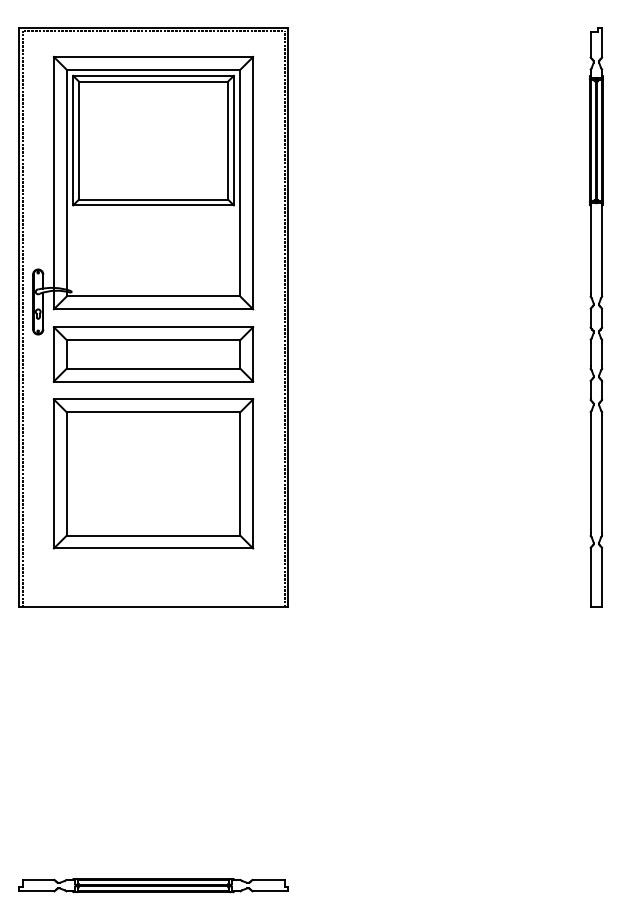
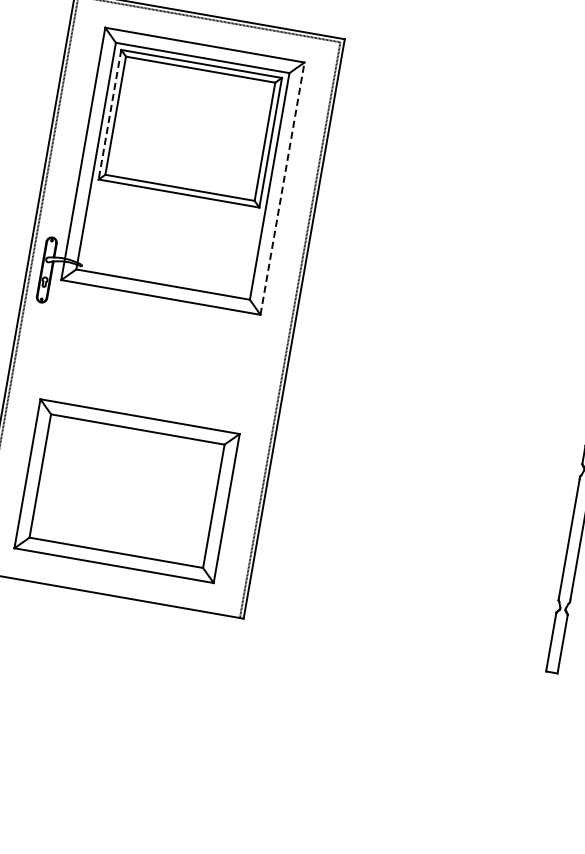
line: (73, 140) -> (110, 114), solid -> dashed
line: (253, 182) -> (282, 188), solid -> dashed
part: (153, 354) -> (152, 342), removed
part: (153, 473) -> (127, 490), moved

